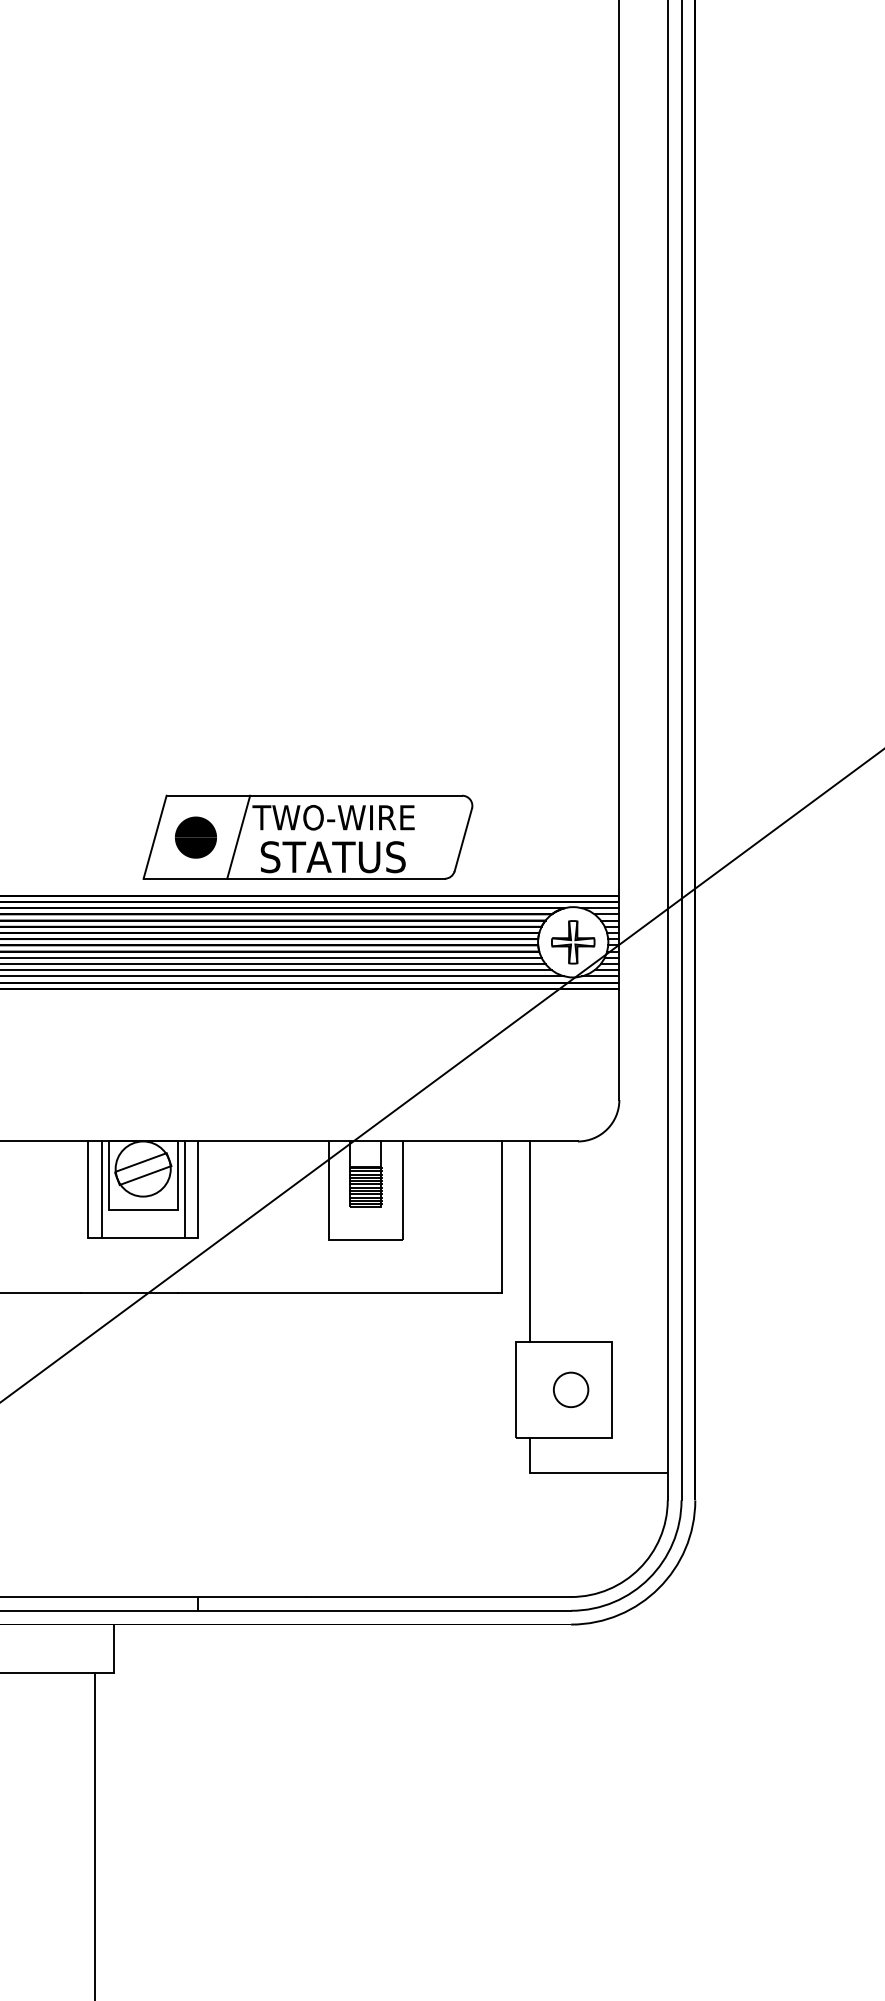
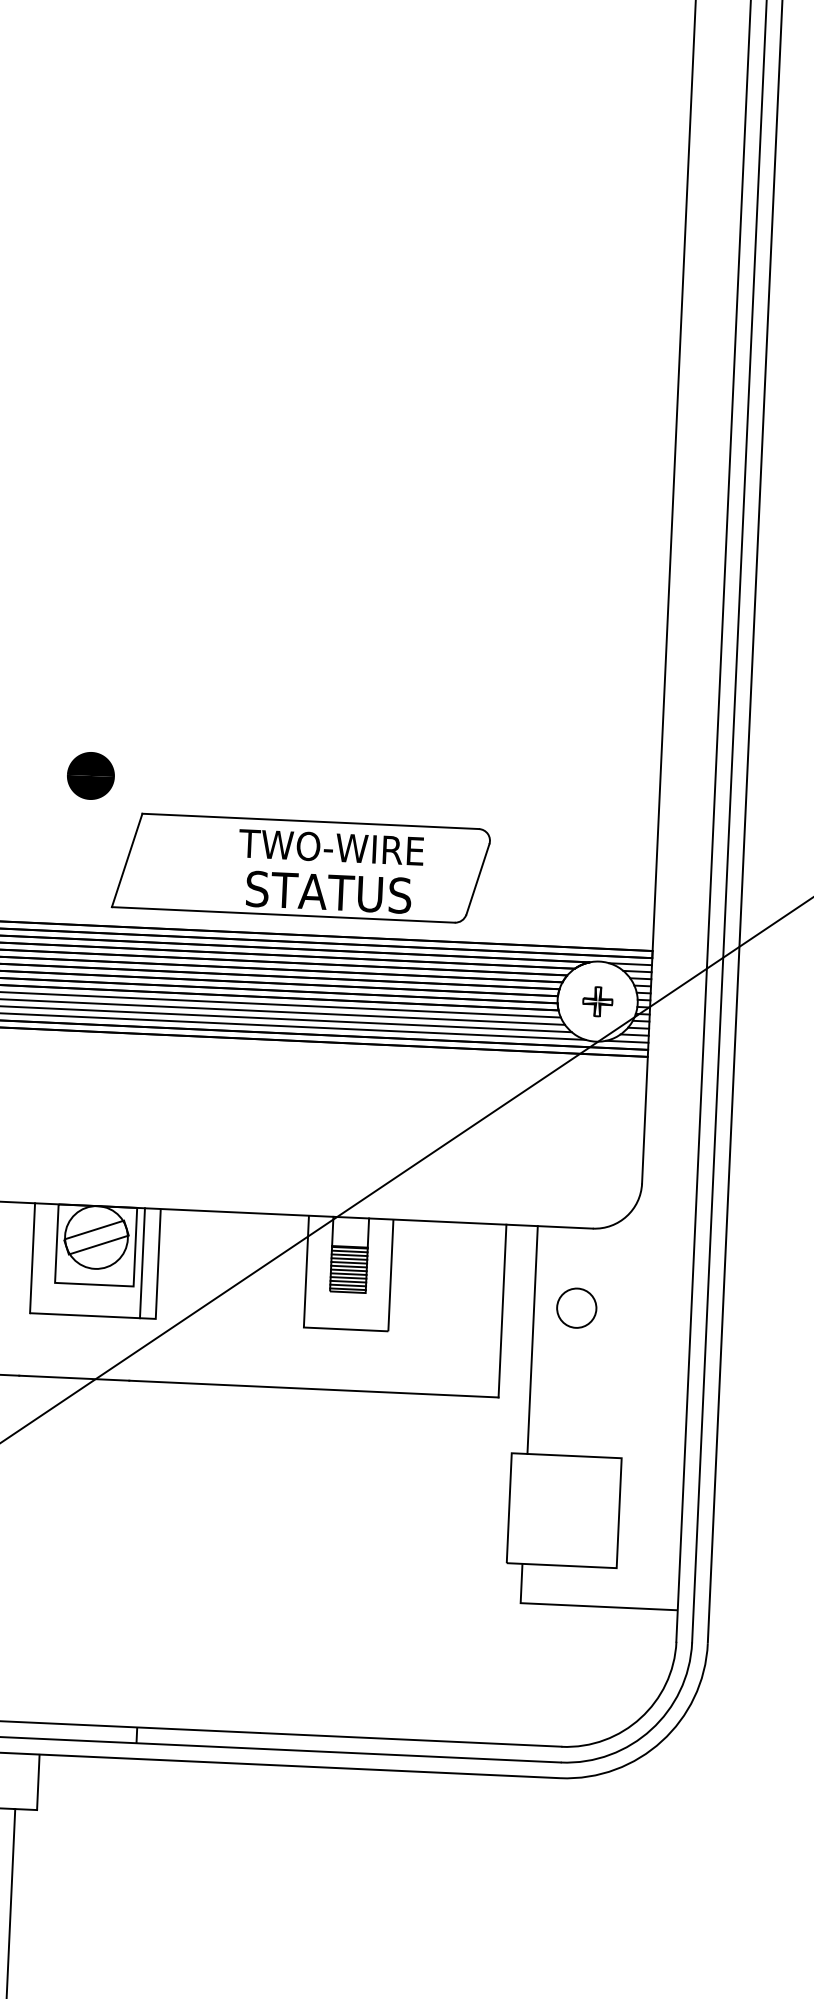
line: (238, 836) -> (222, 863), removed
part: (195, 837) -> (90, 775), moved
part: (573, 942) -> (598, 1001), size x0.6
line: (101, 1189) -> (47, 1258), removed
circle: (571, 1389) -> (577, 1307), moved

